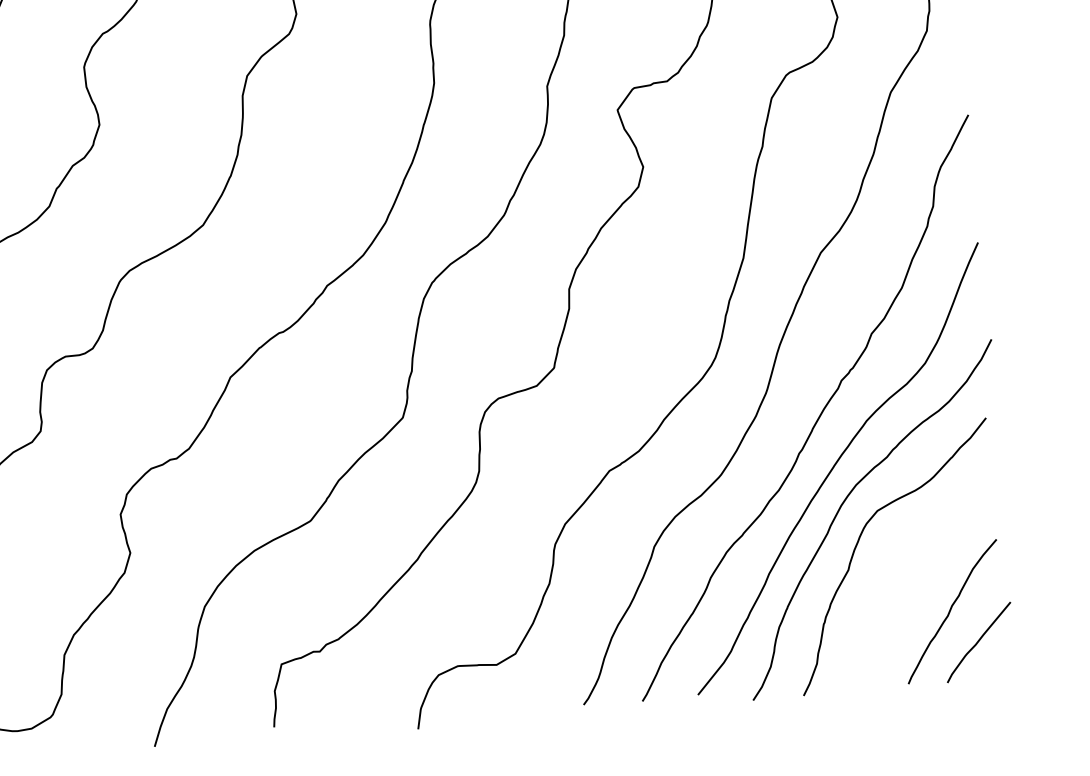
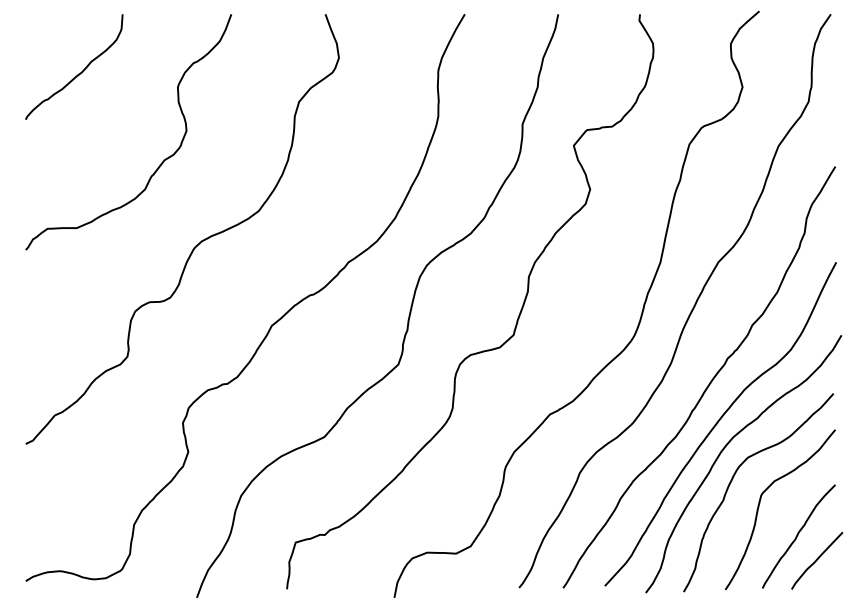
curve: (898, 570) -> (760, 503), added

